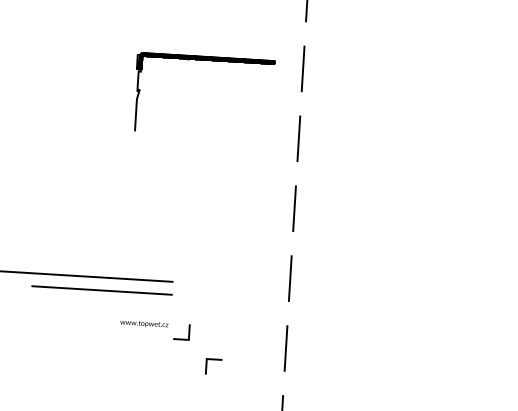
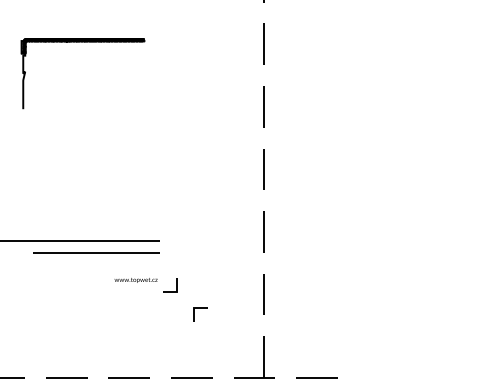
part: (205, 60) -> (82, 42), moved

